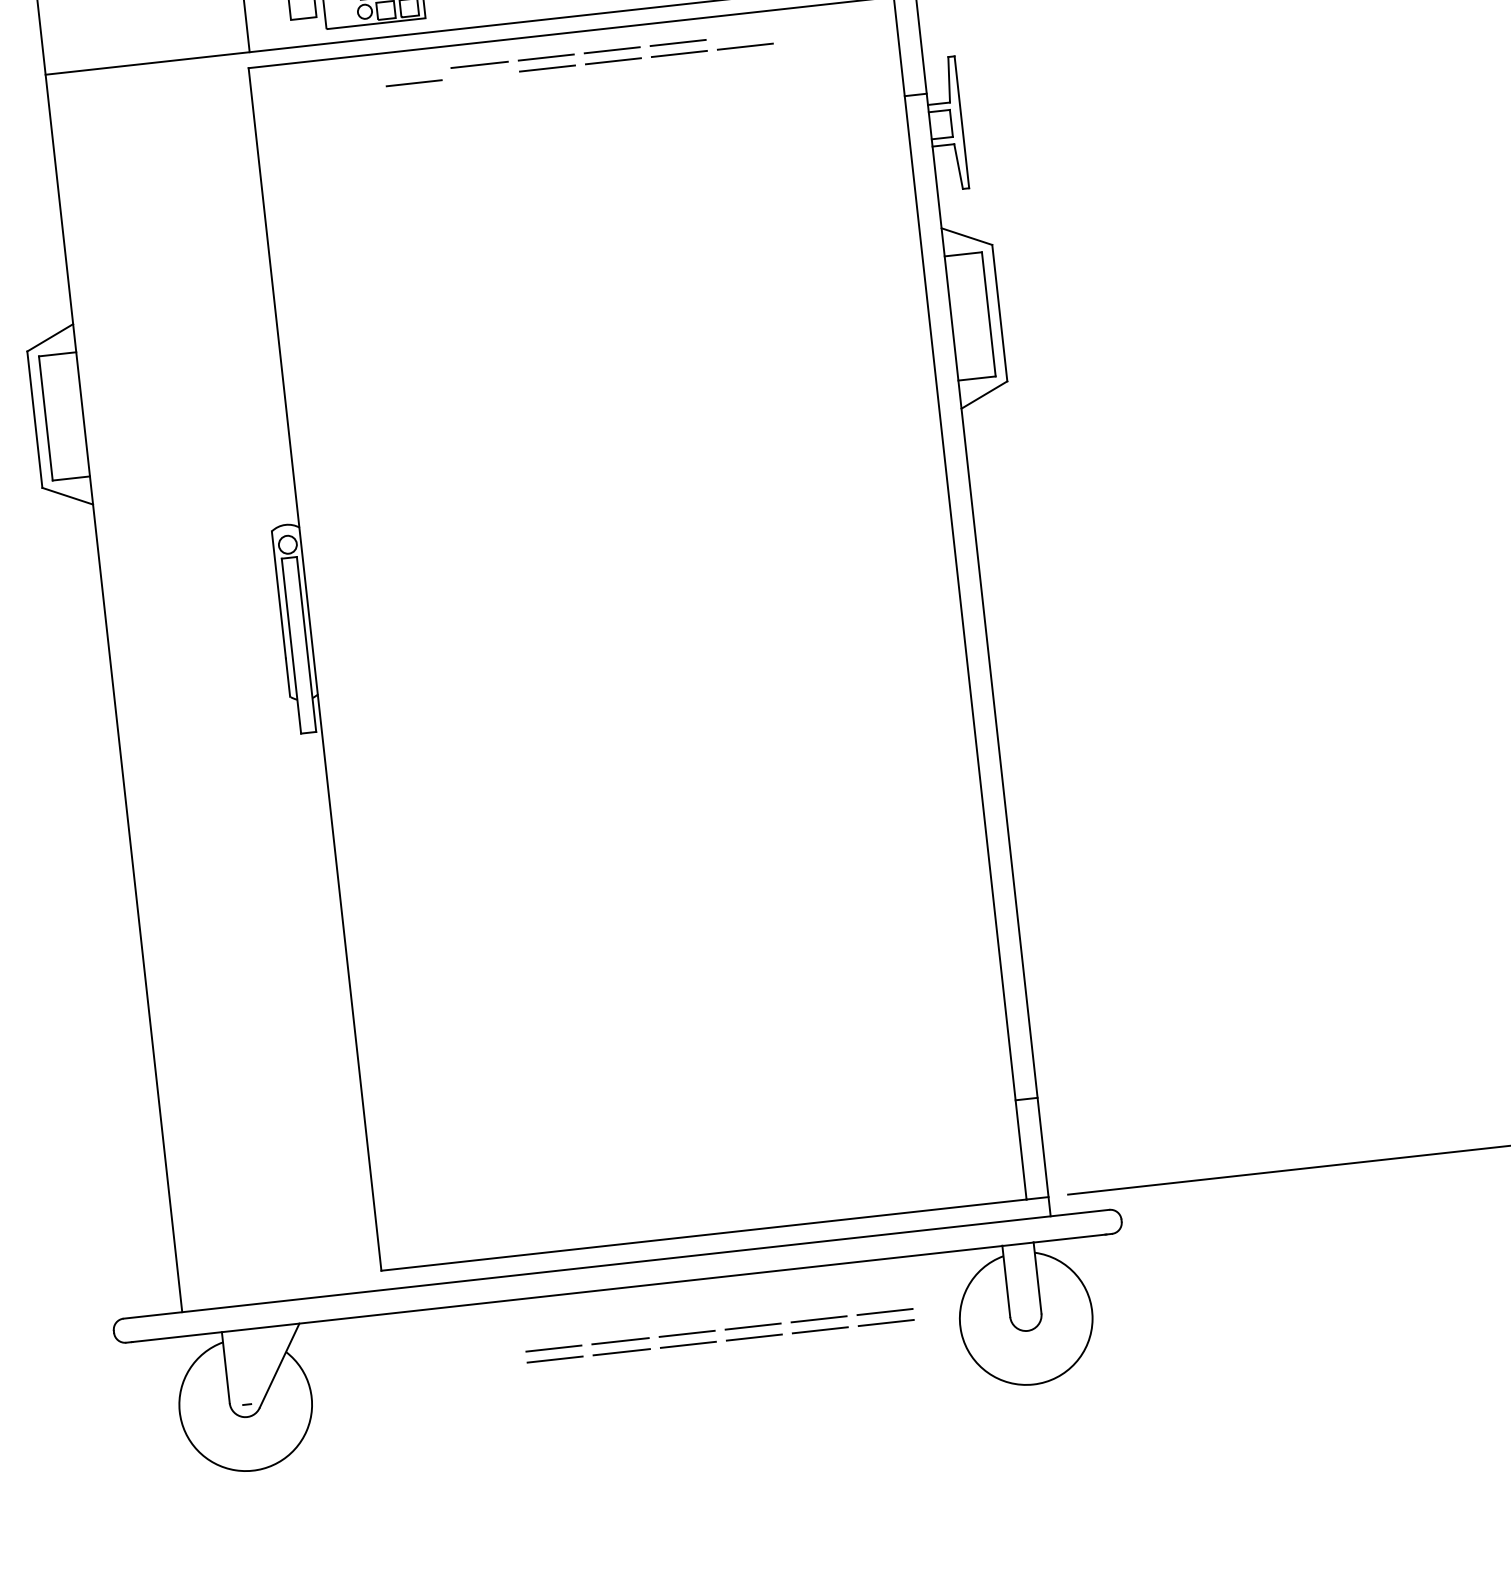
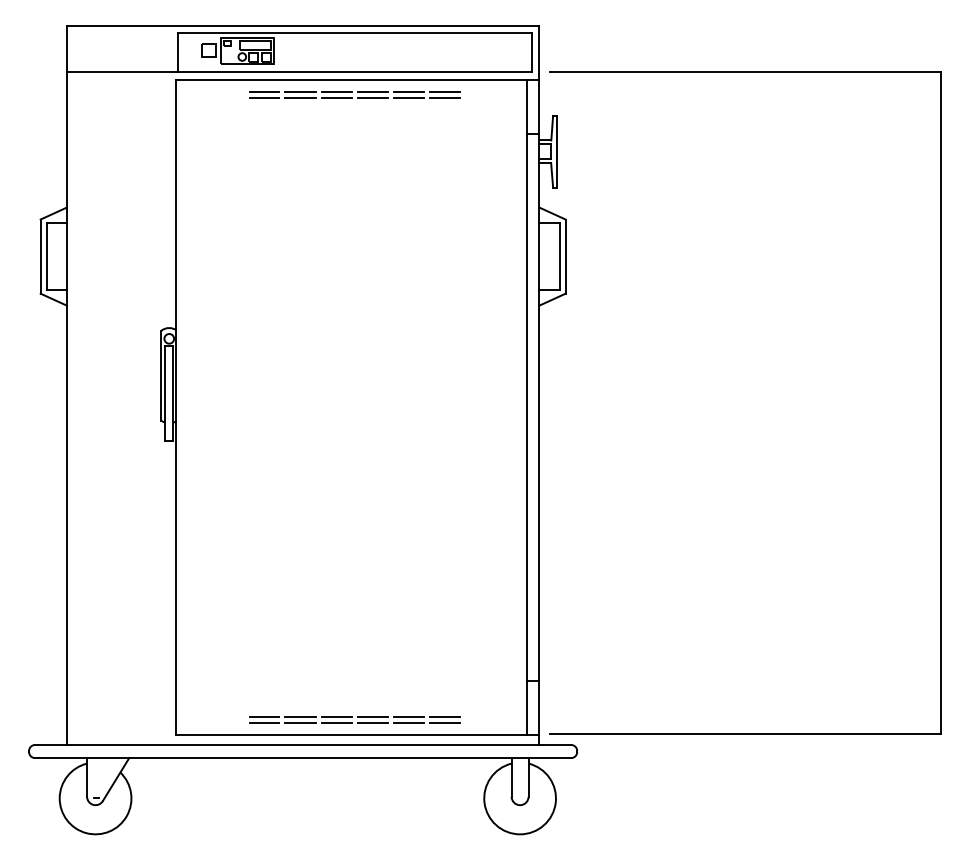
line: (743, 36) -> (444, 92), added
line: (412, 72) -> (264, 92), added
line: (480, 76) -> (300, 98), added
part: (719, 1335) -> (354, 719), moved

